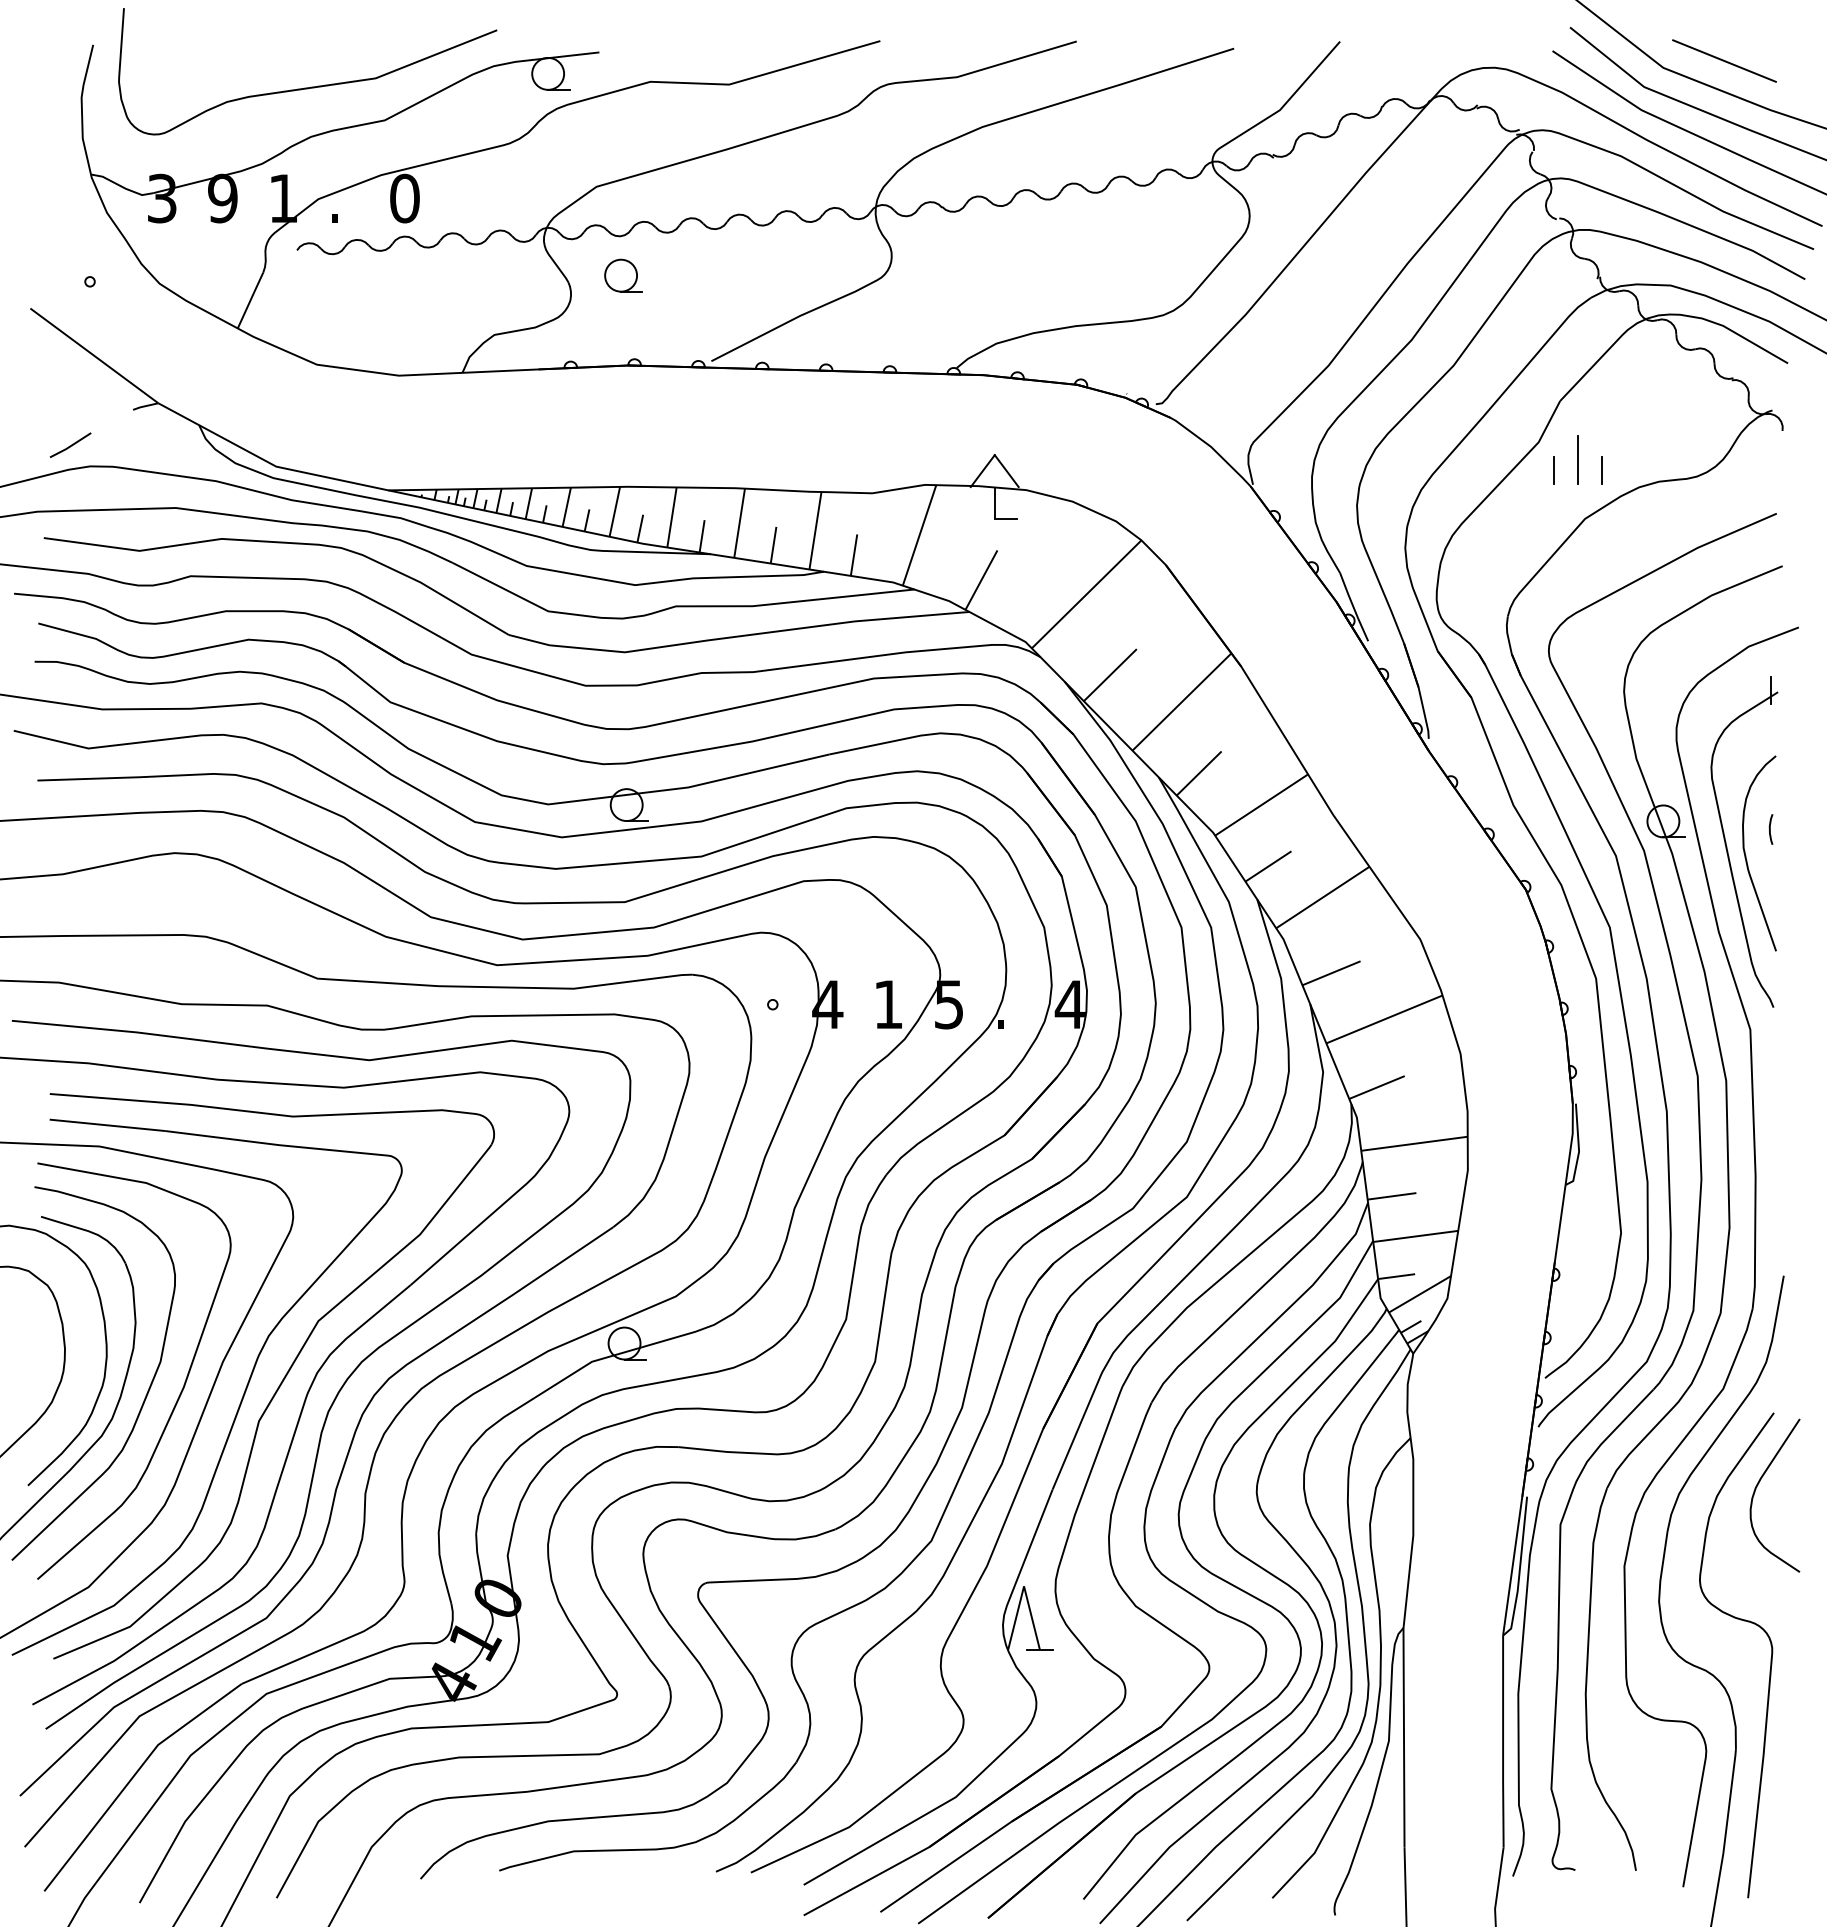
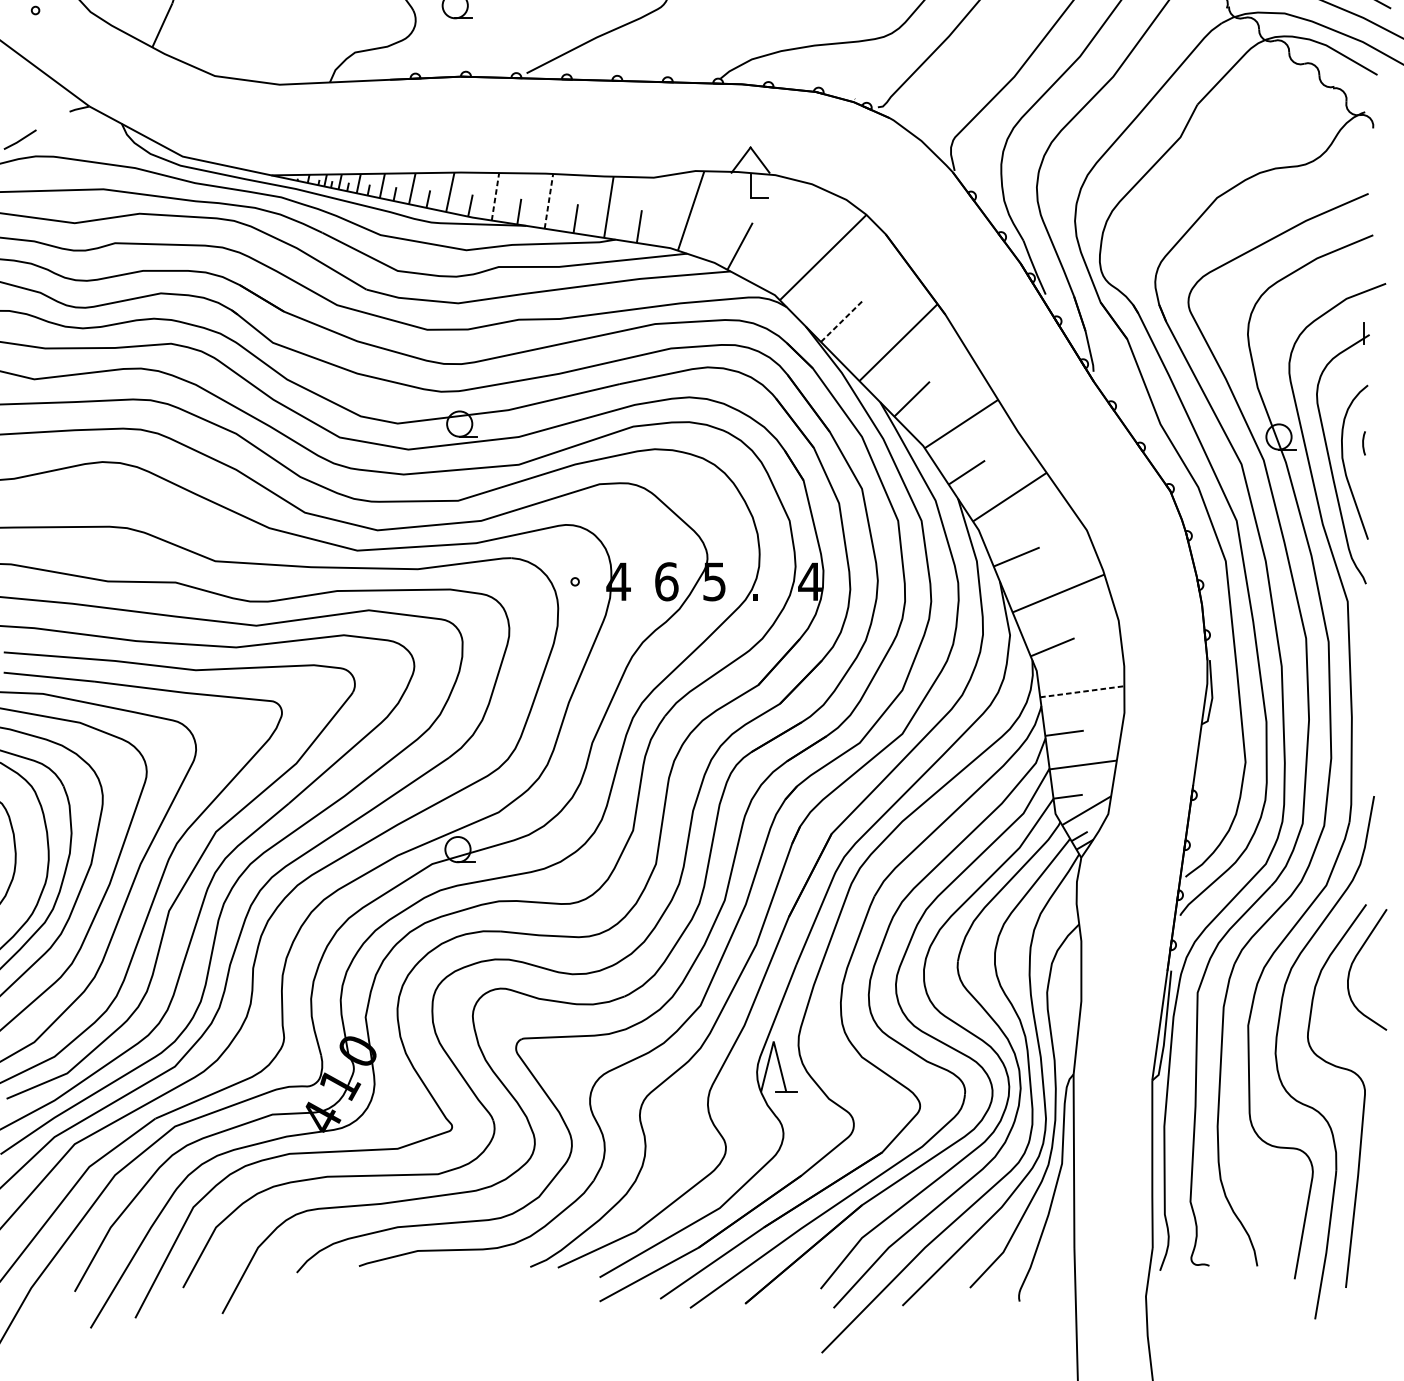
line: (1577, 460) -> (1211, 151), removed
line: (1554, 470) -> (1192, 159), removed
line: (1601, 470) -> (1230, 159), removed
line: (672, 516) -> (495, 196), solid -> dashed
line: (739, 522) -> (548, 200), solid -> dashed
line: (1110, 674) -> (842, 320), solid -> dashed
text: (888, 1004) -> (666, 581), 1 -> 6
line: (1414, 1143) -> (1082, 691), solid -> dashed

